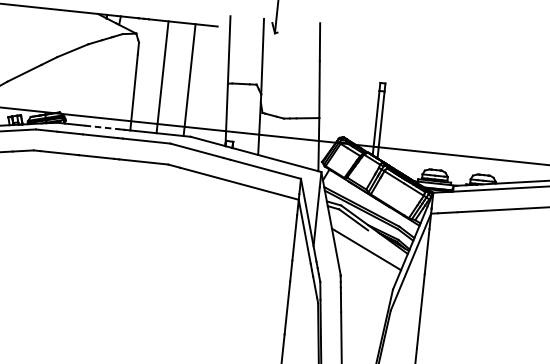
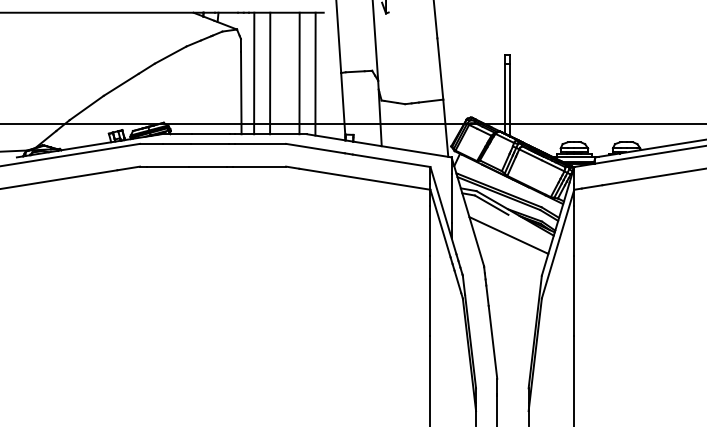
line: (148, 75) -> (254, 73), added
line: (204, 81) -> (315, 73), added
line: (101, 127) -> (210, 134), dashed -> solid

